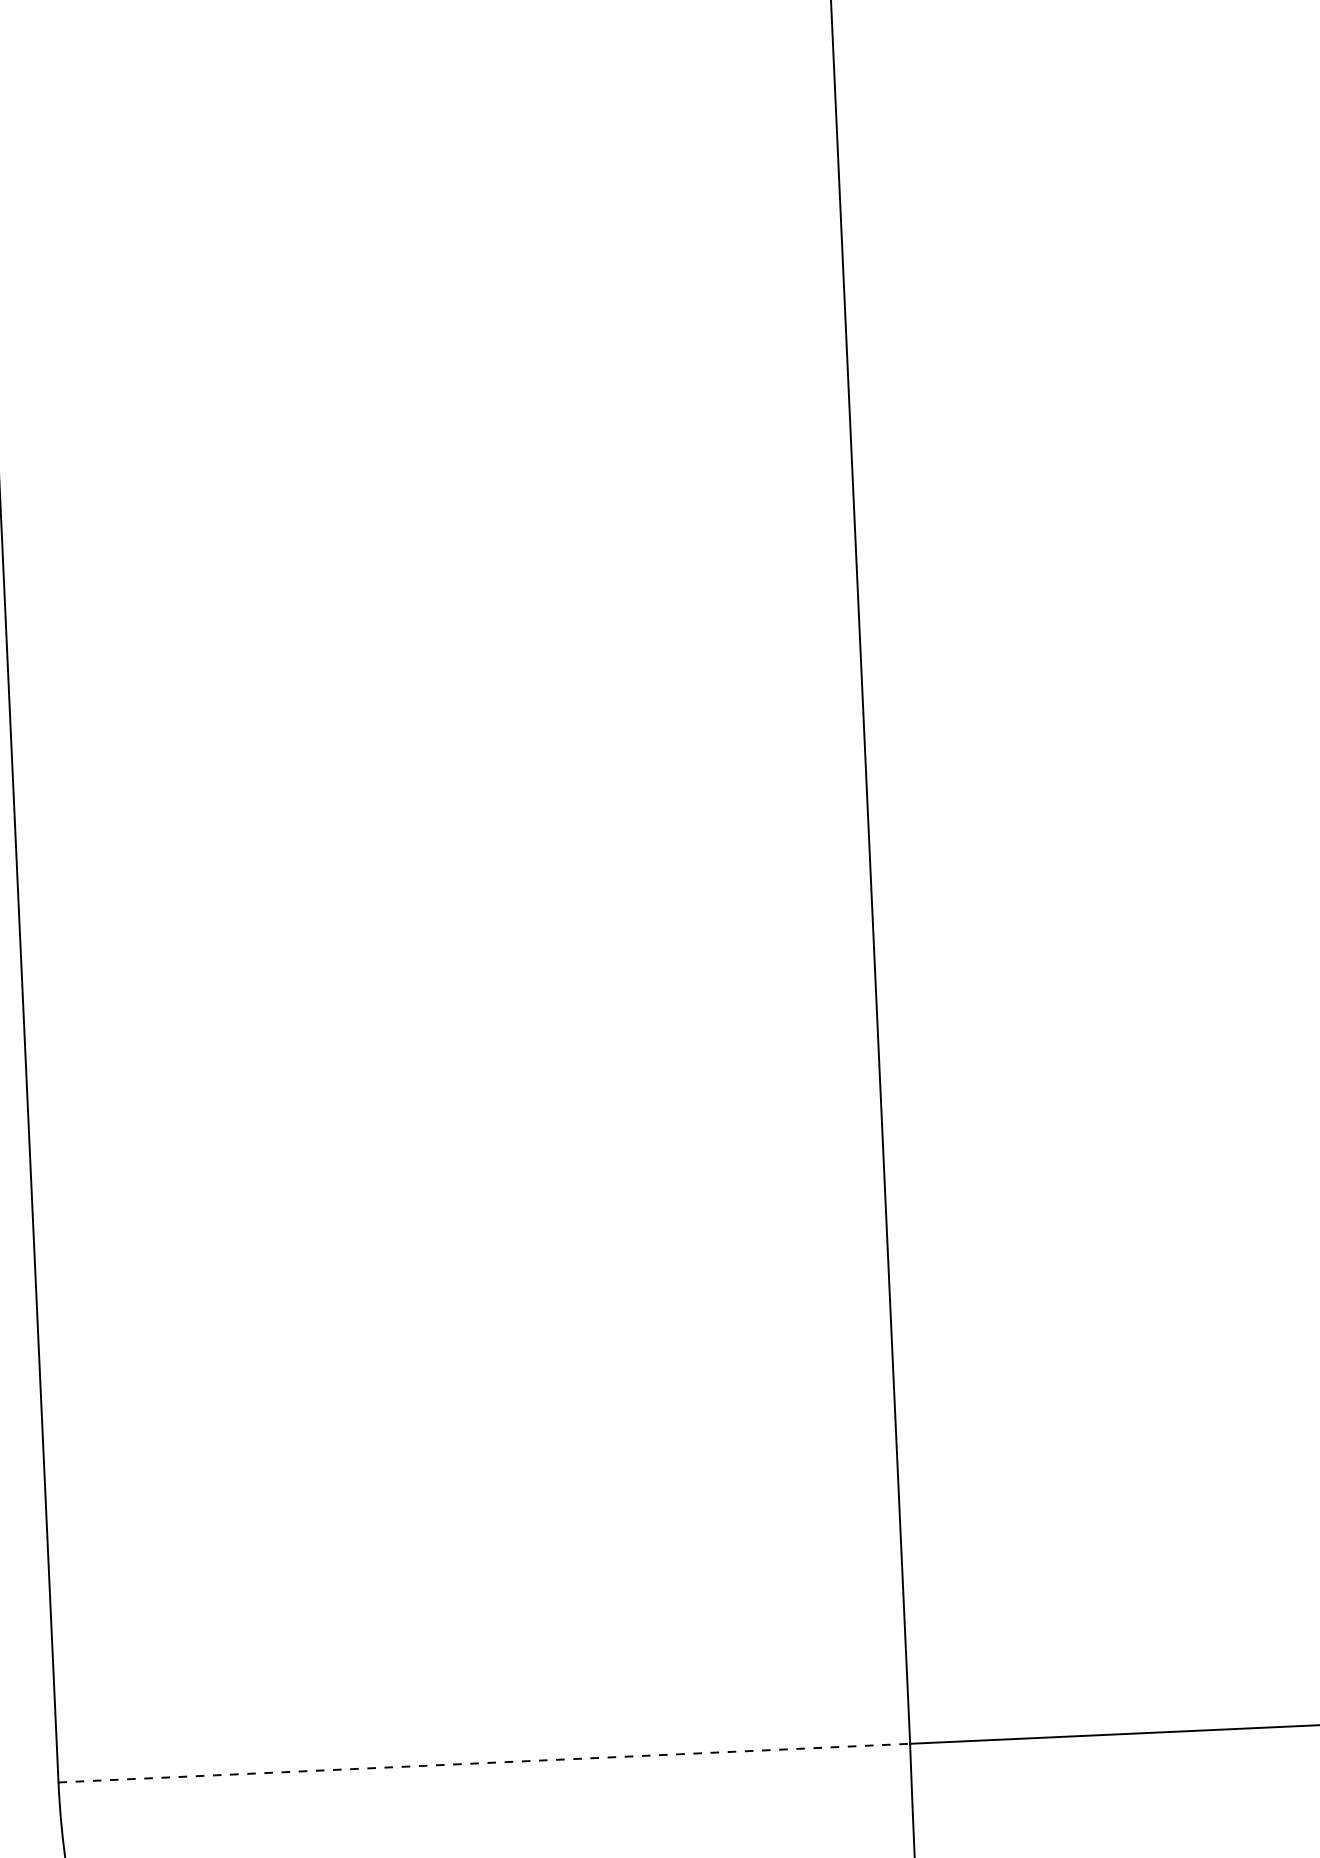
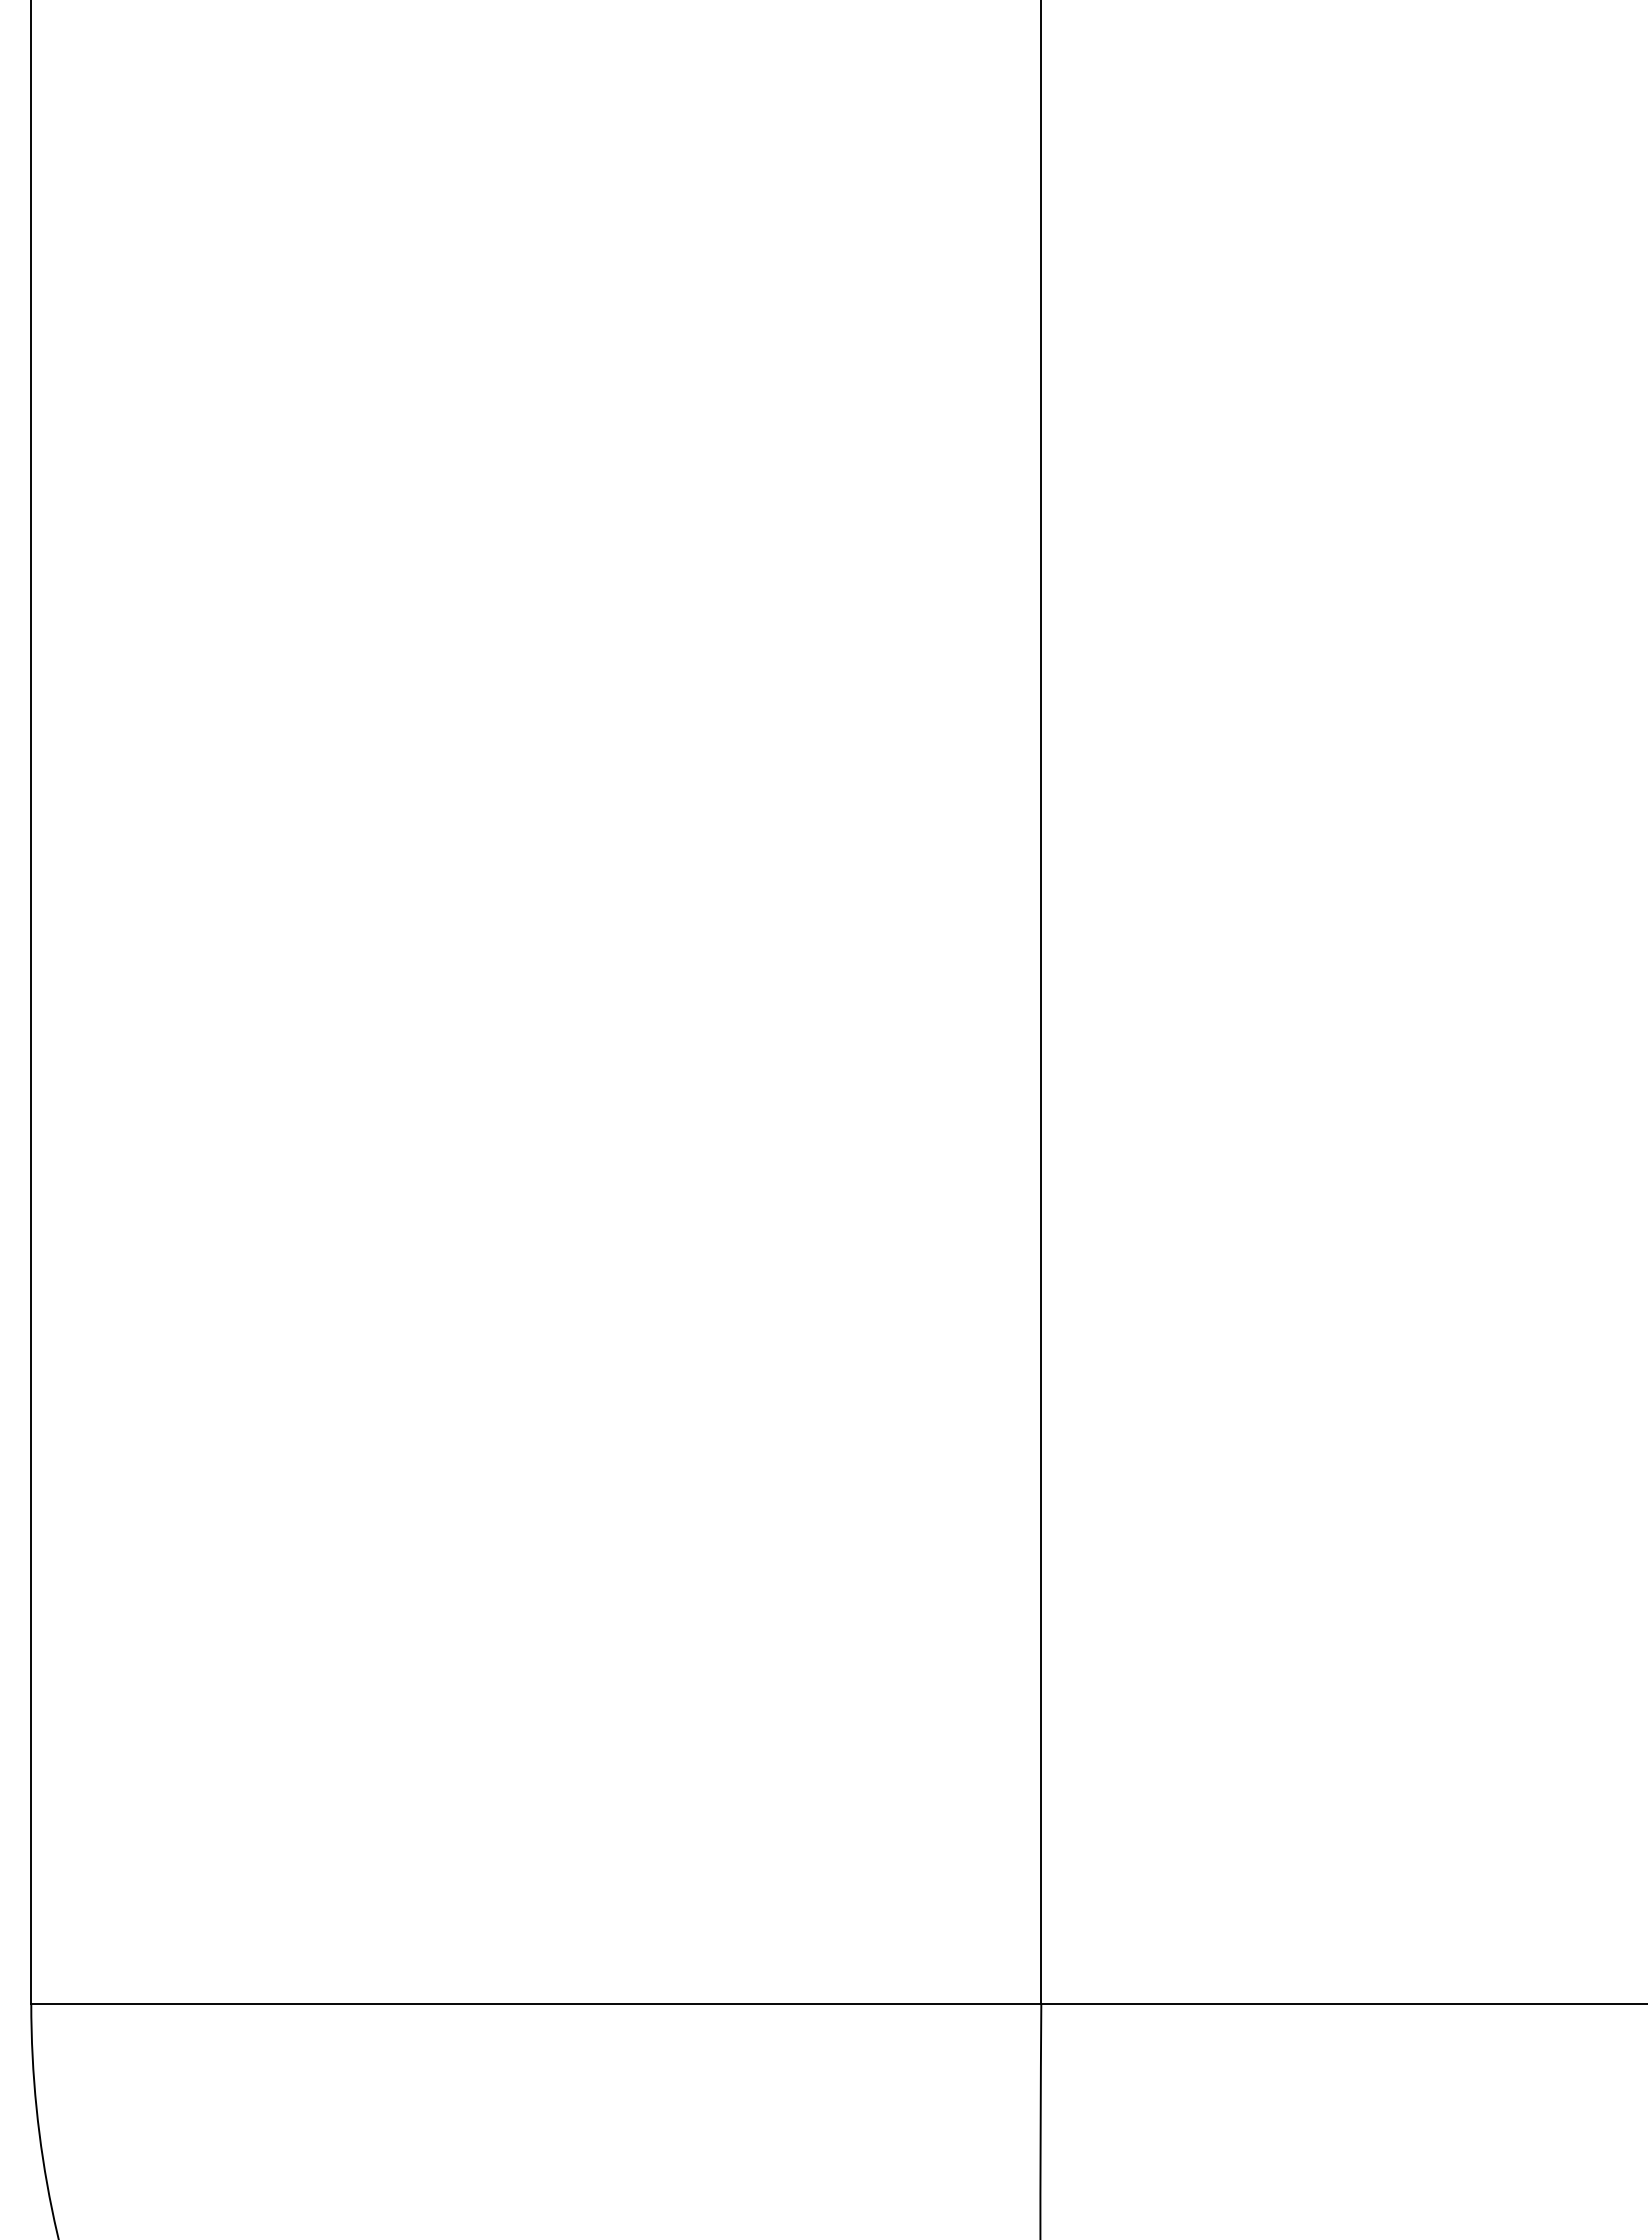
line: (484, 1762) -> (536, 2003), dashed -> solid

